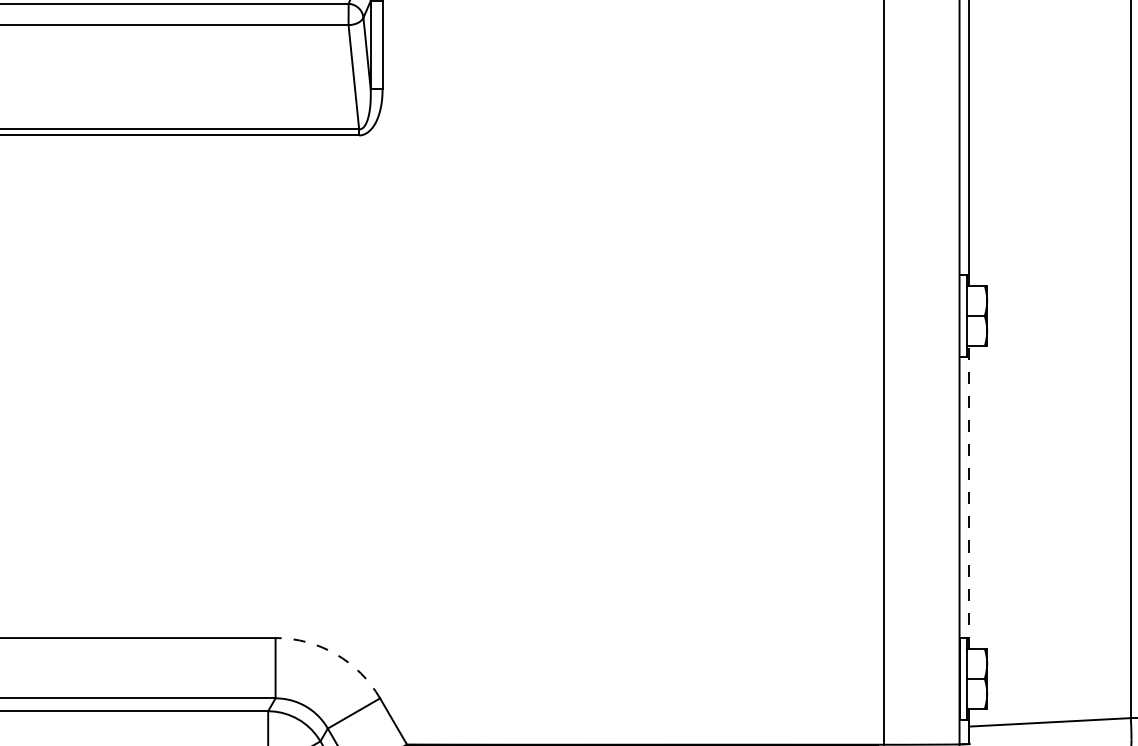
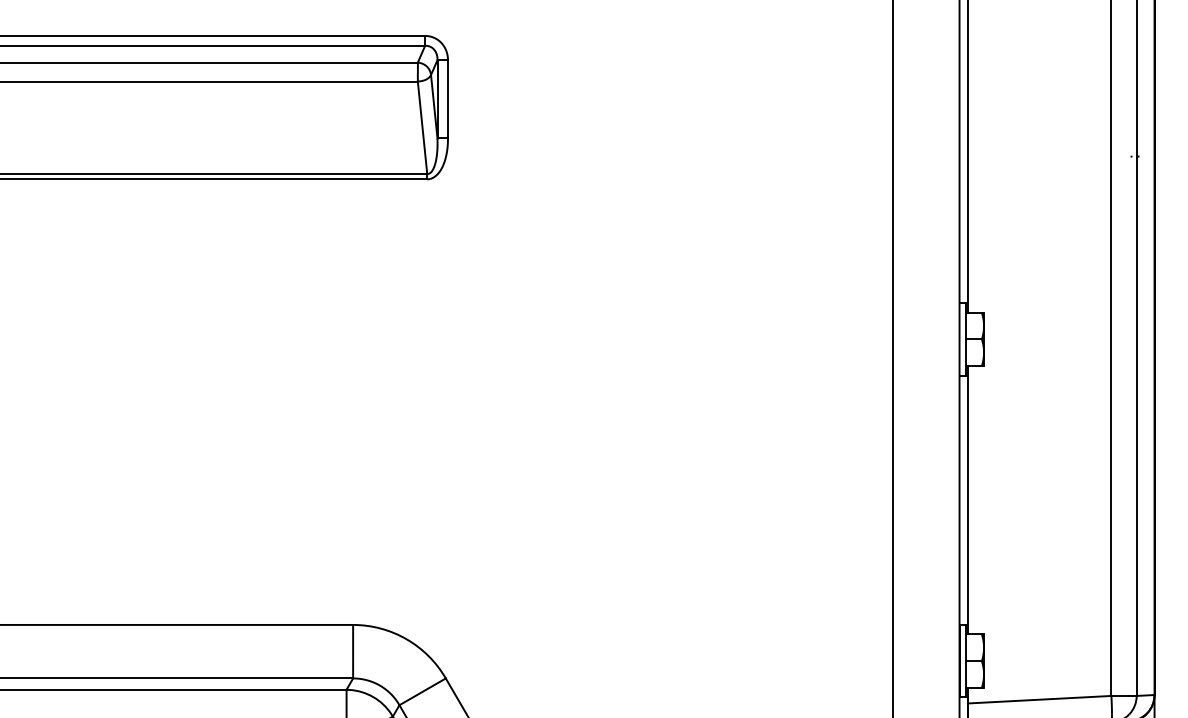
line: (969, 496) -> (968, 499), dashed -> solid
arc: (335, 654) -> (406, 639), dashed -> solid

